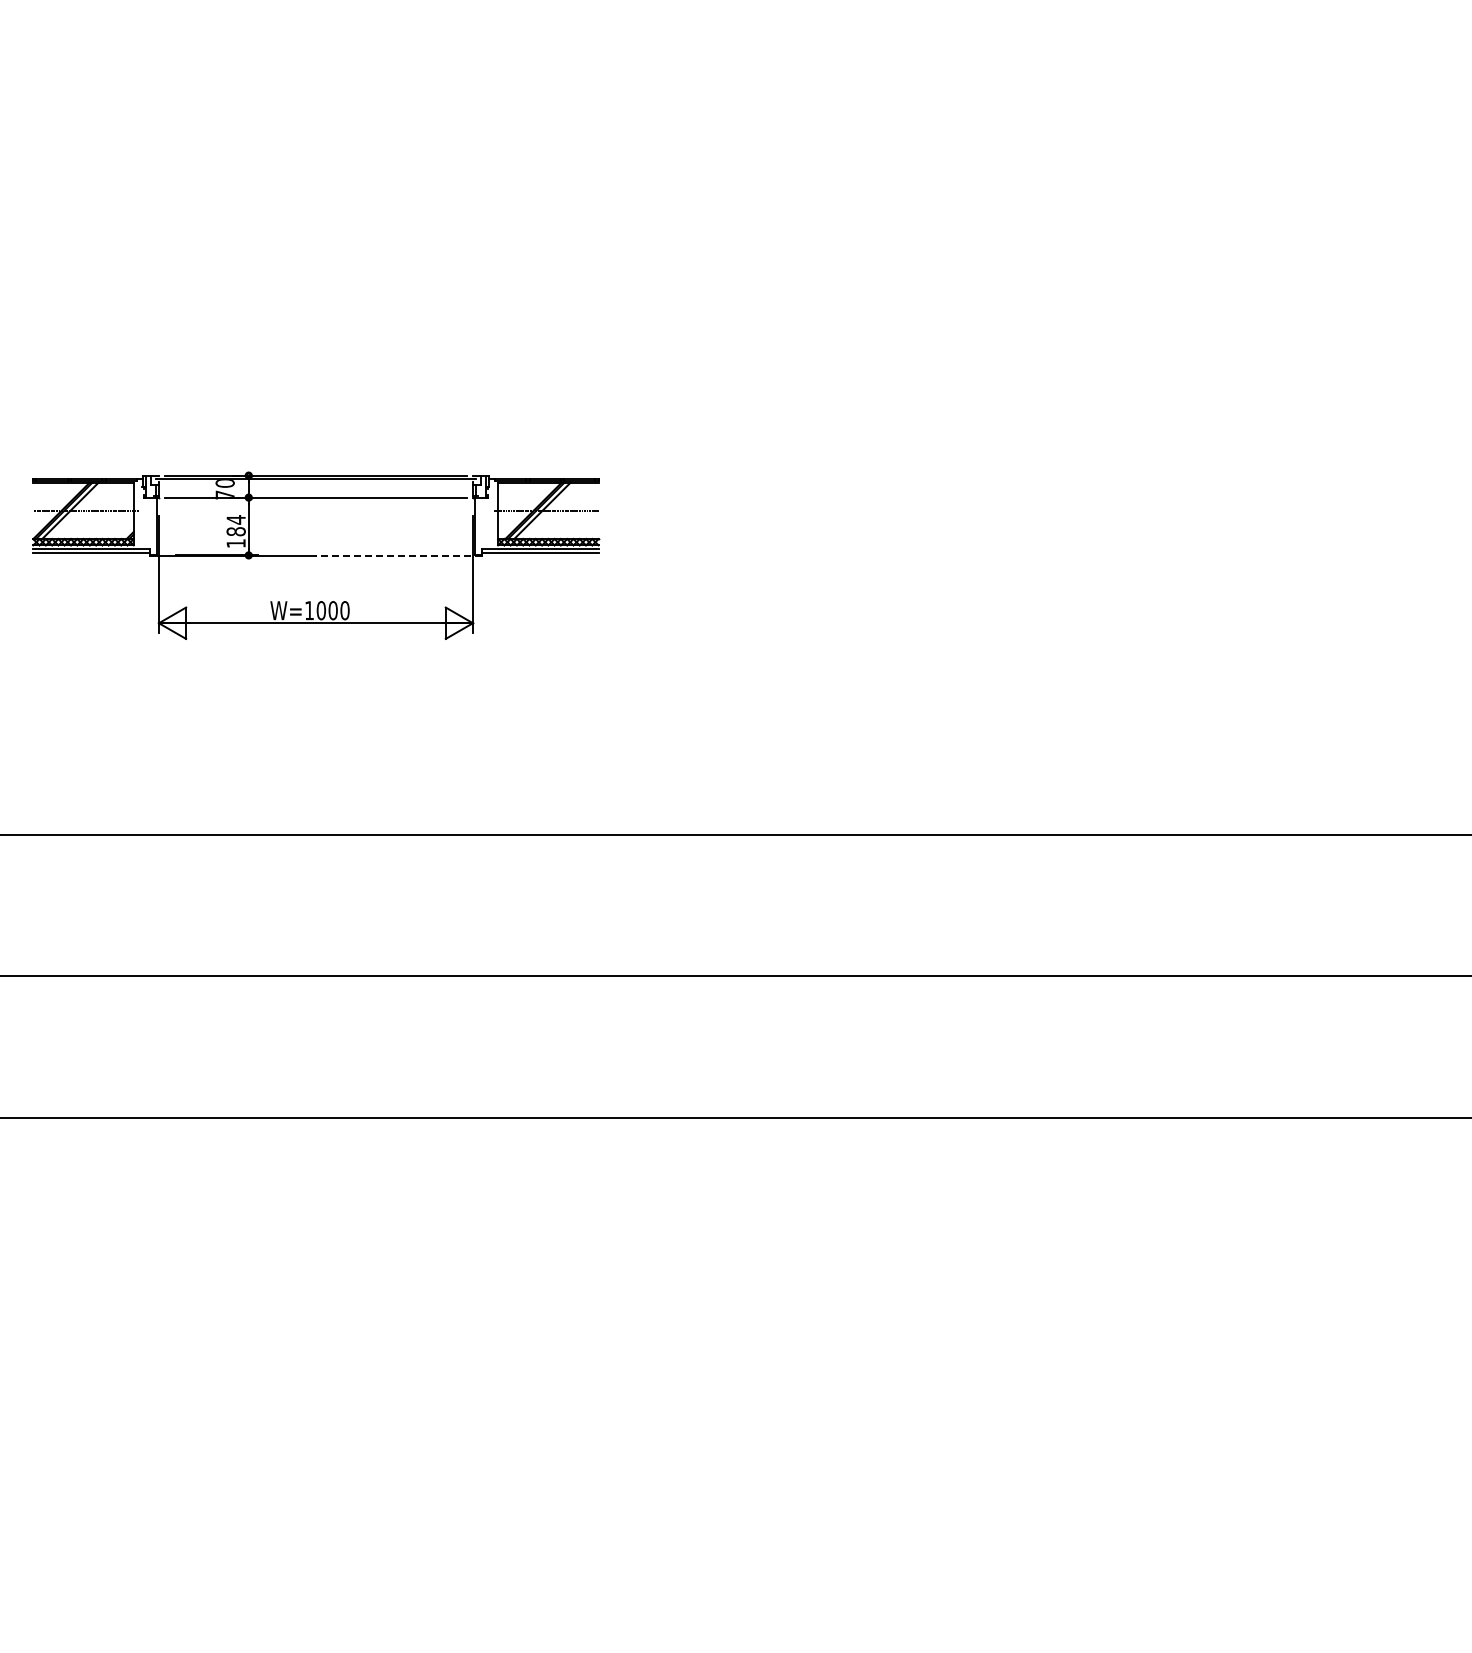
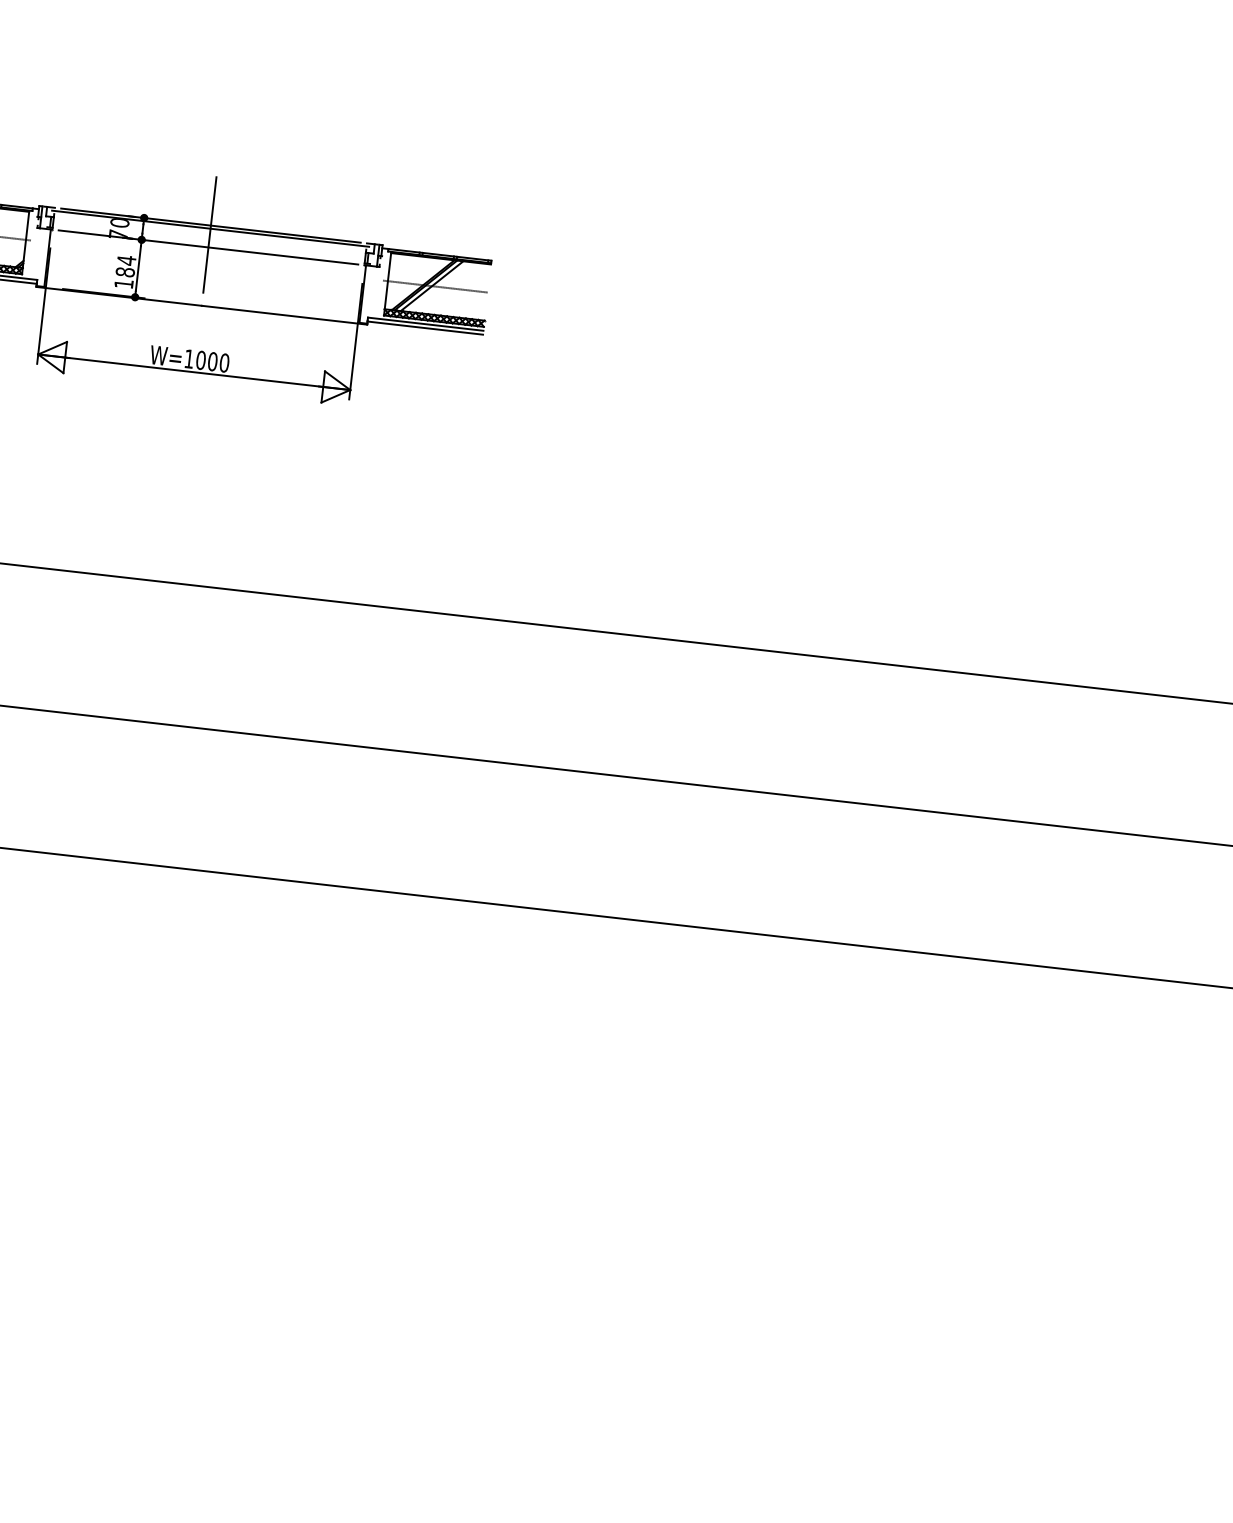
line: (315, 484) -> (209, 234), added
line: (398, 556) -> (283, 315), dashed -> solid

